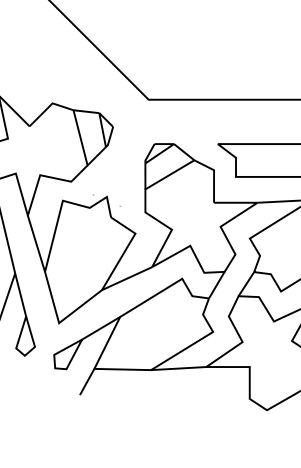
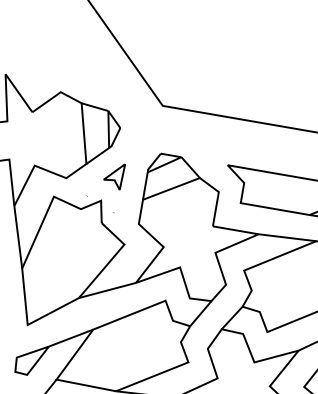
part: (114, 171) -> (113, 175), added

